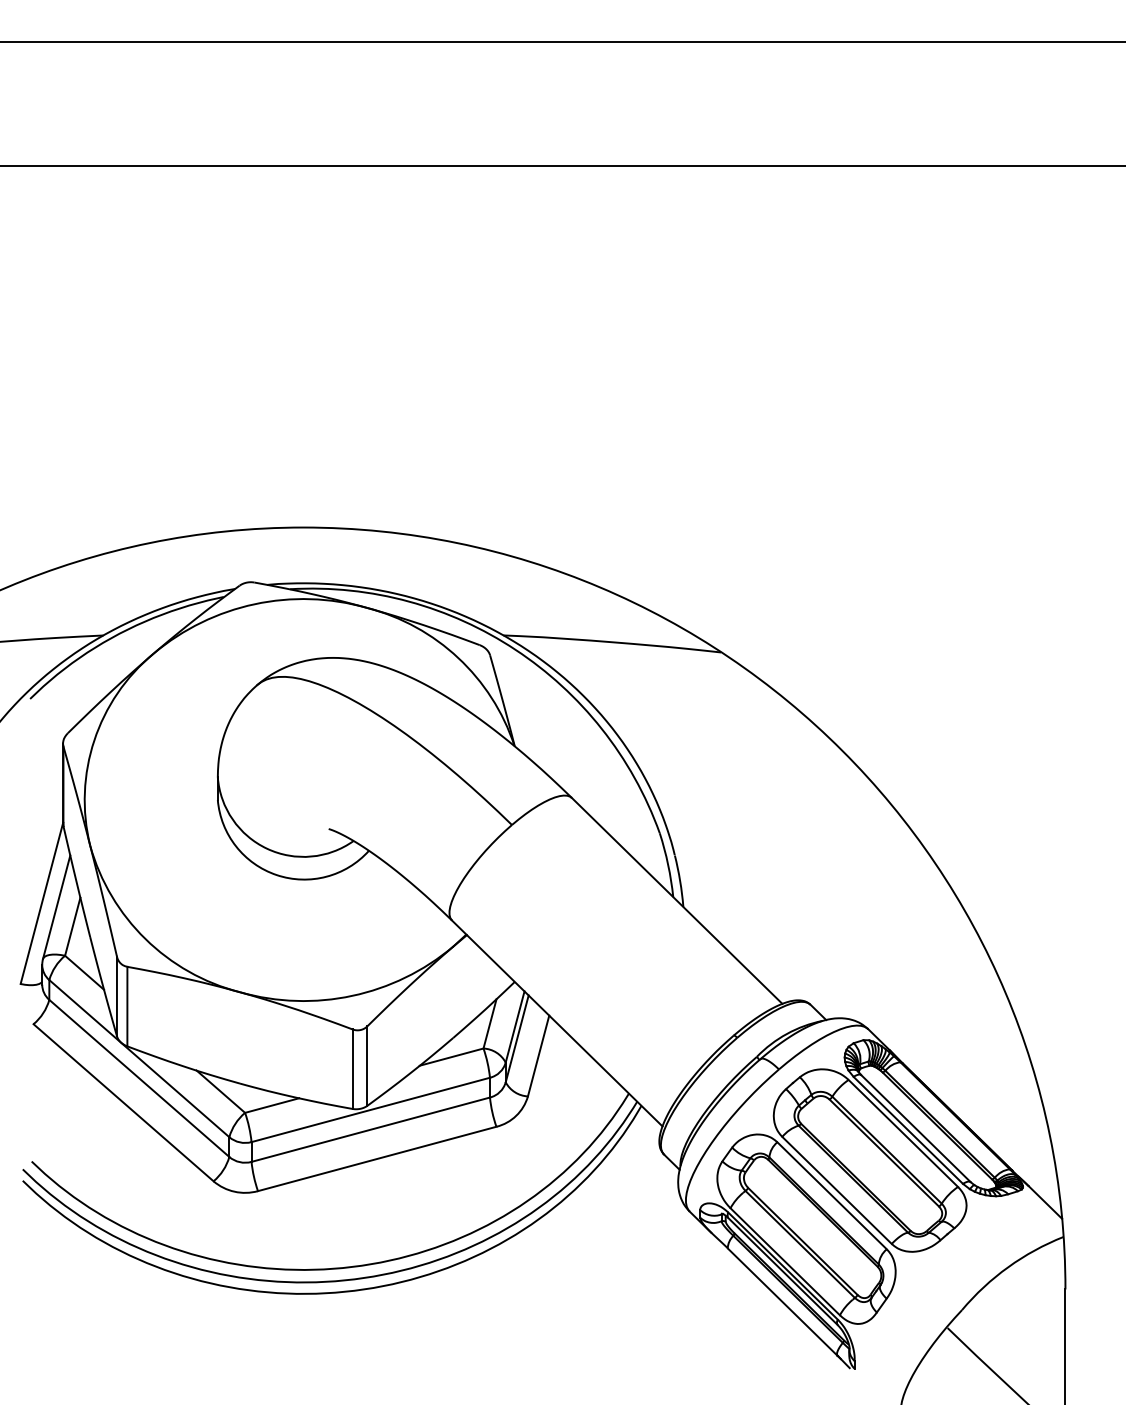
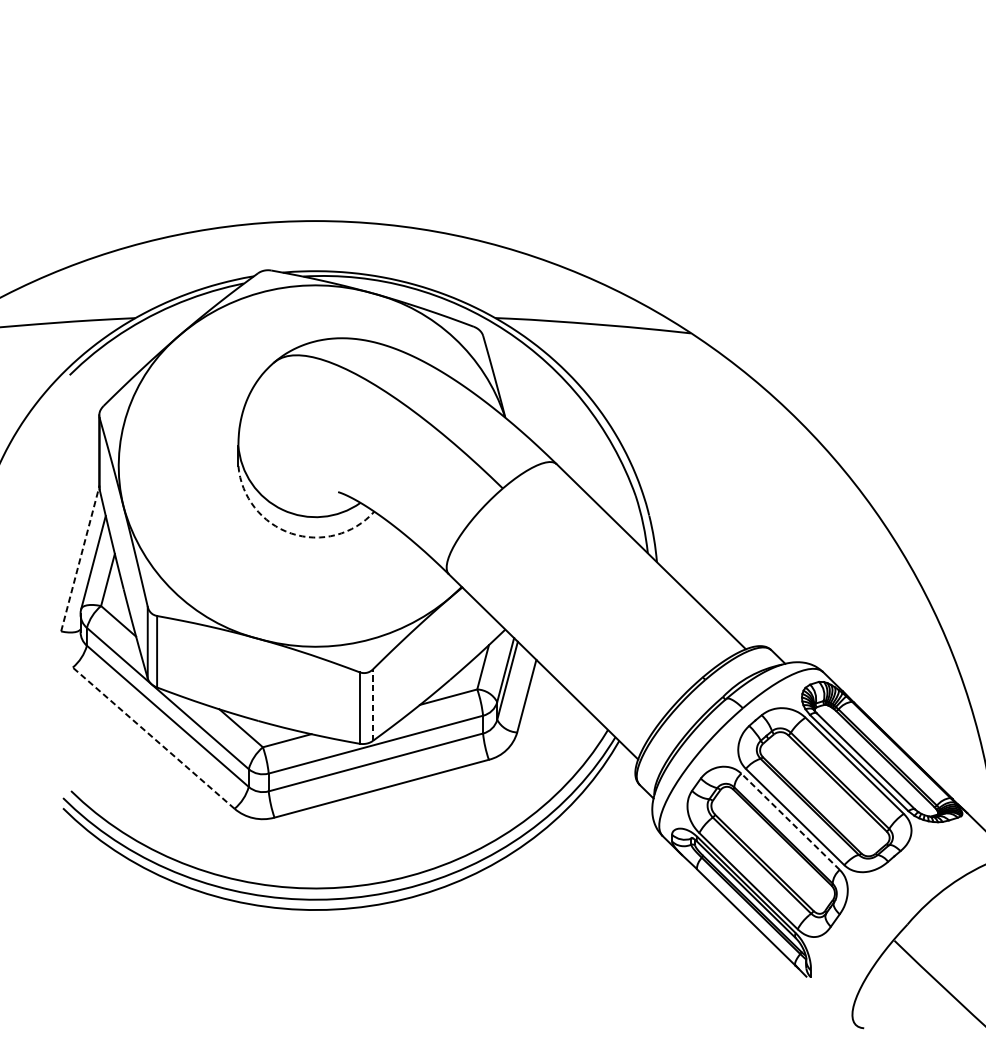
arc: (276, 875) -> (291, 533), solid -> dashed
line: (42, 902) -> (80, 558), solid -> dashed
line: (367, 1066) -> (372, 705), solid -> dashed
line: (123, 1102) -> (153, 737), solid -> dashed
line: (832, 1195) -> (791, 821), solid -> dashed

